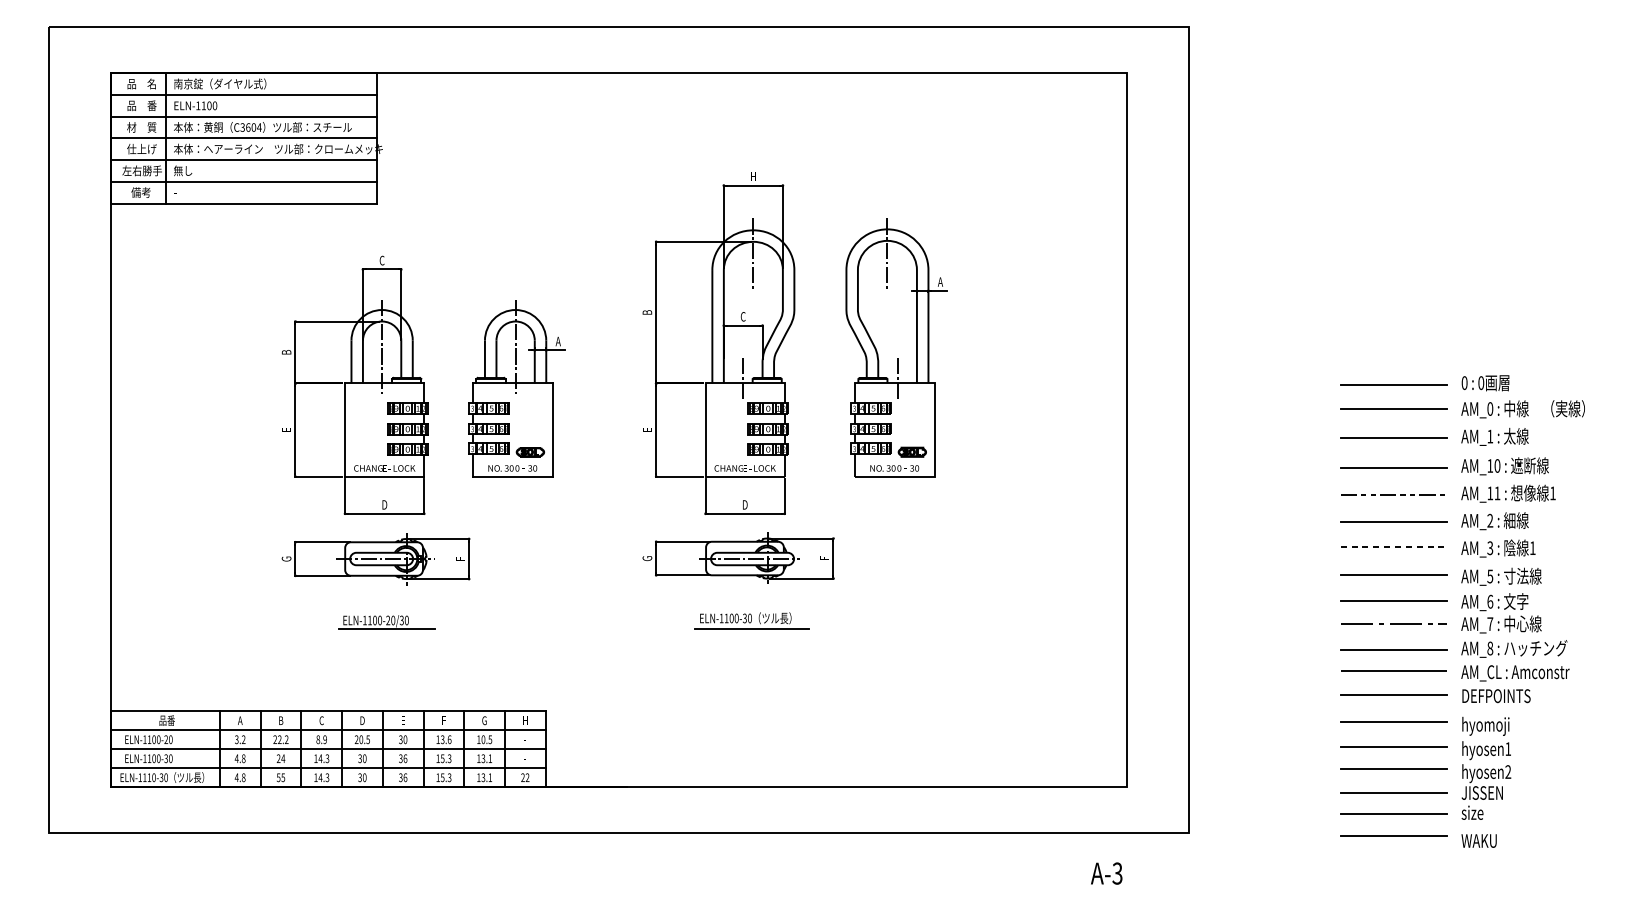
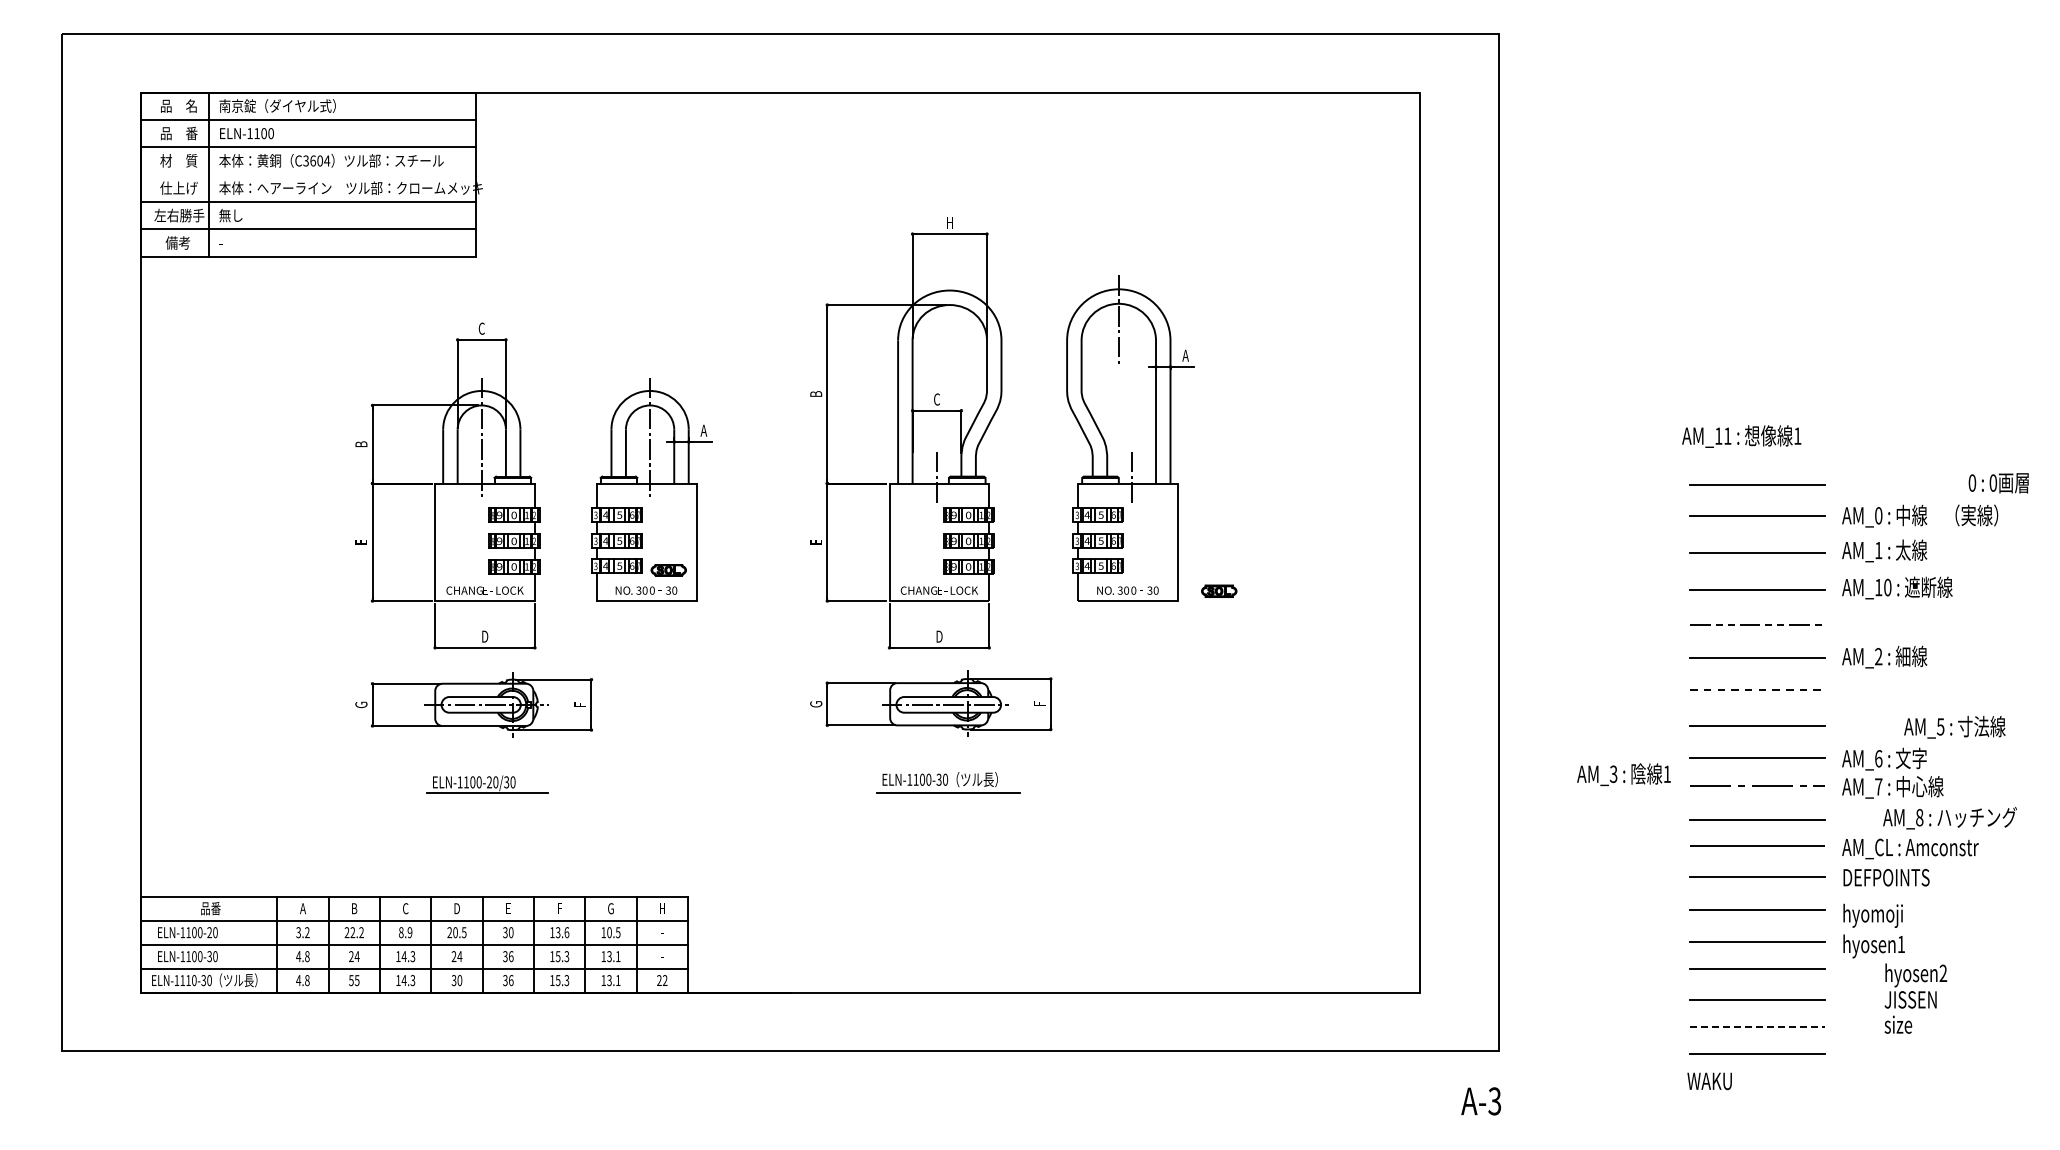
line: (243, 138) -> (307, 174), removed
line: (753, 254) -> (949, 321), removed
text: (1485, 383) -> (1998, 483), moved
part: (912, 451) -> (1219, 590), moved
text: (1508, 493) -> (1741, 436), moved
text: (1498, 548) -> (1623, 774), moved
text: (1501, 576) -> (1954, 726), moved
text: (1513, 648) -> (1949, 817), moved
text: (362, 758) -> (456, 956), 30 -> 24
text: (1486, 791) -> (1915, 998), moved
line: (1394, 814) -> (1757, 1026), solid -> dashed
text: (1479, 841) -> (1709, 1081), moved
text: (1106, 873) -> (1480, 1101), moved

